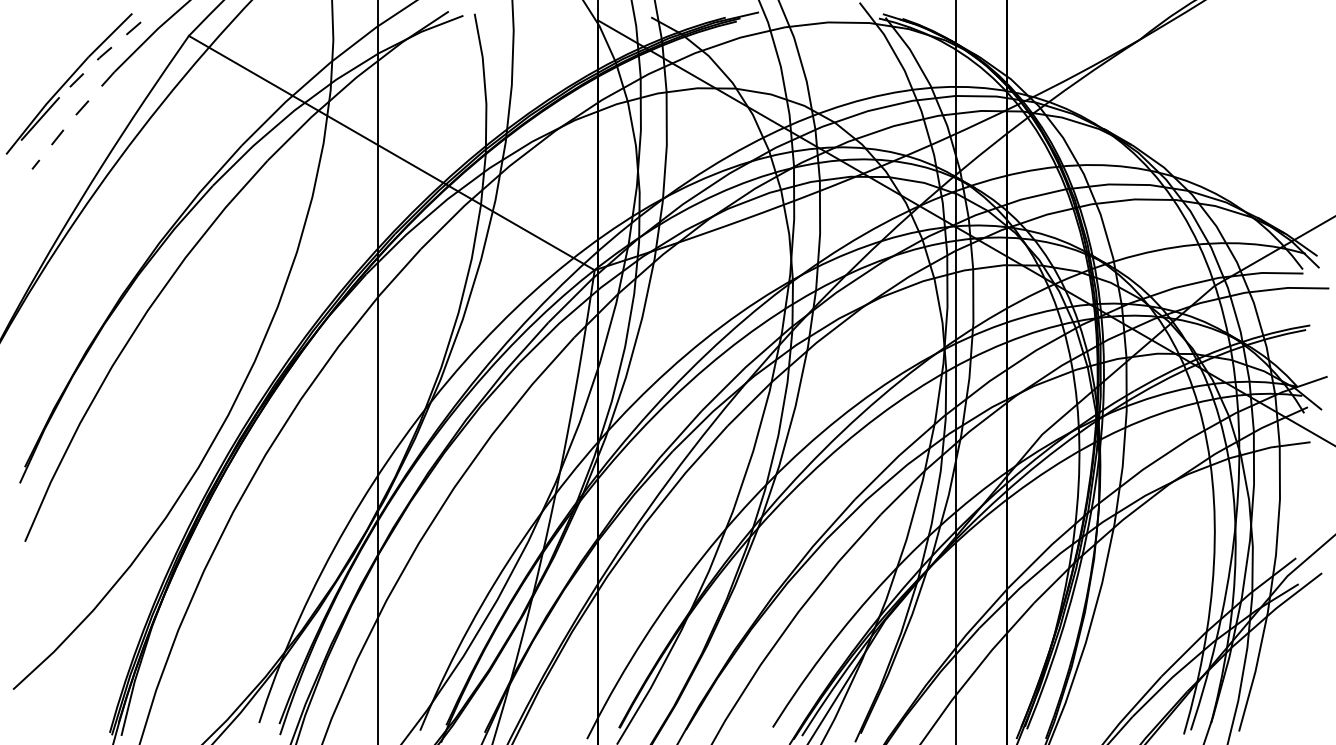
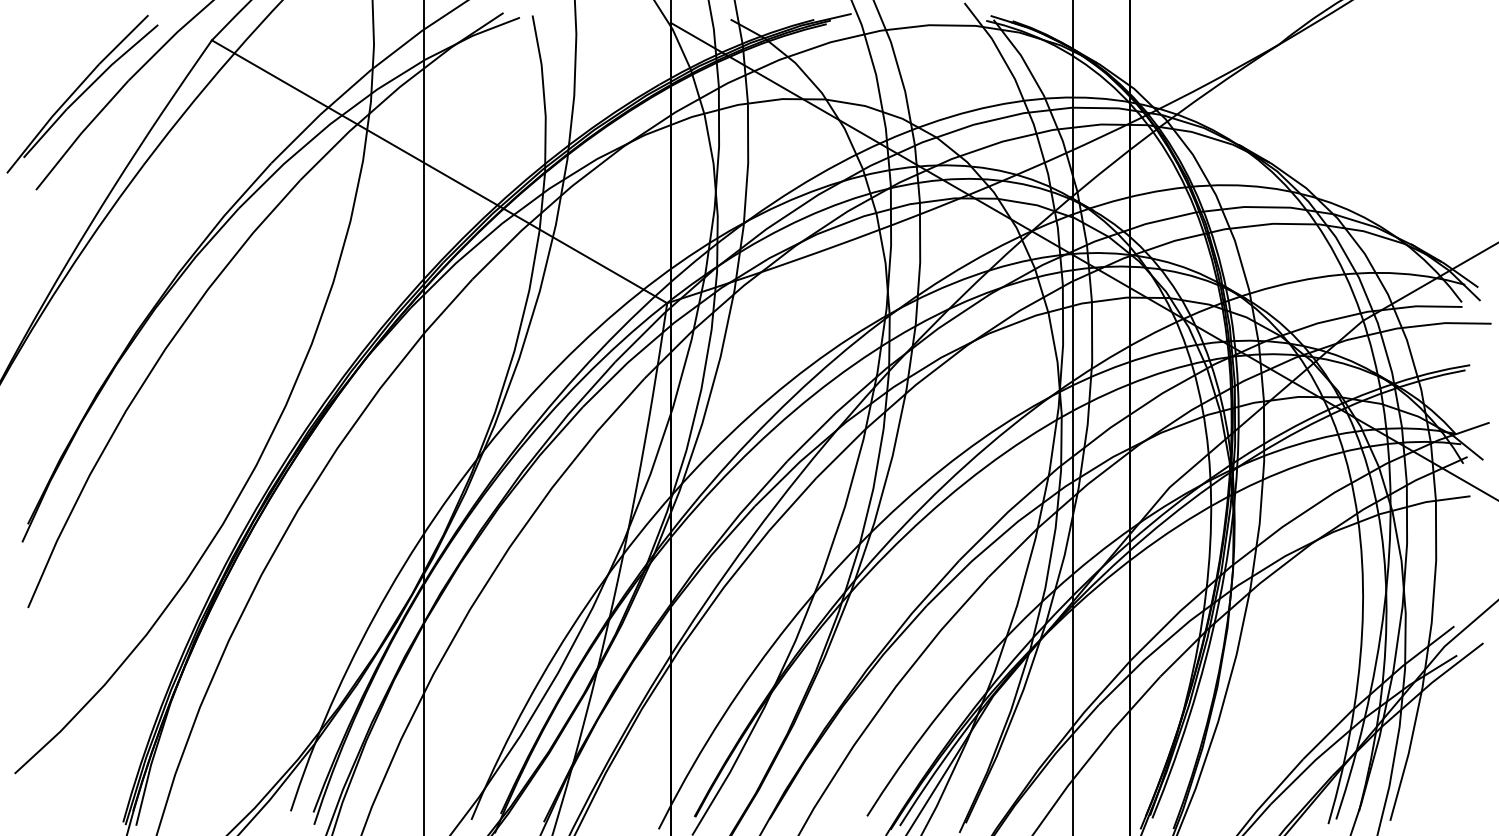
line: (99, 58) -> (111, 65), dashed -> solid
line: (71, 119) -> (80, 134), dashed -> solid

